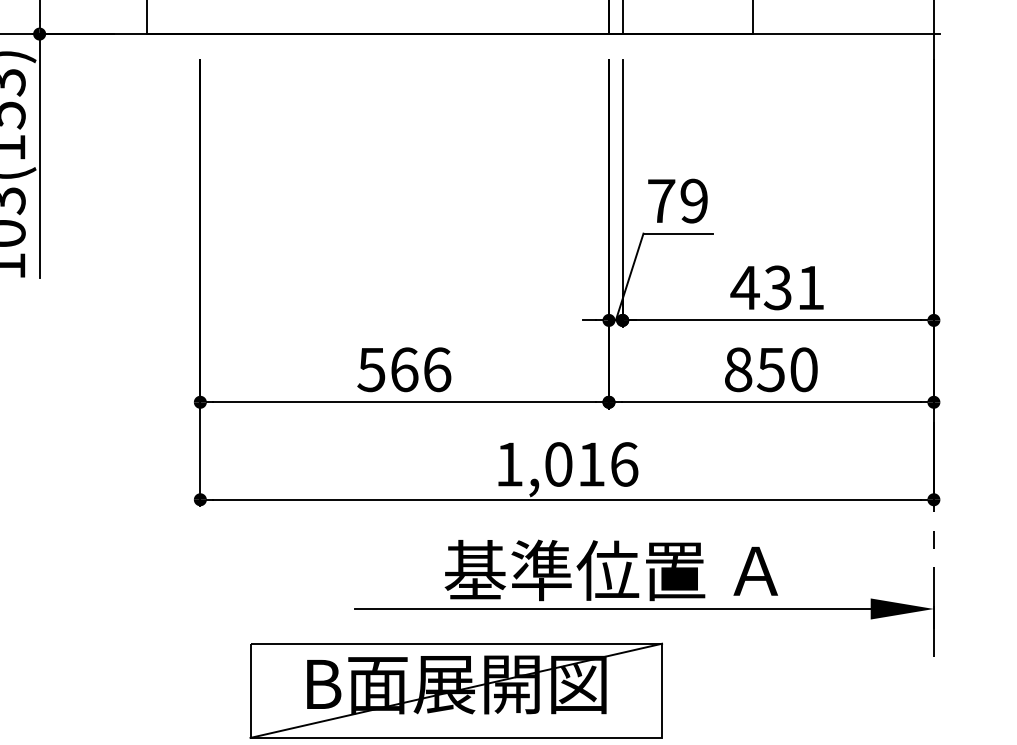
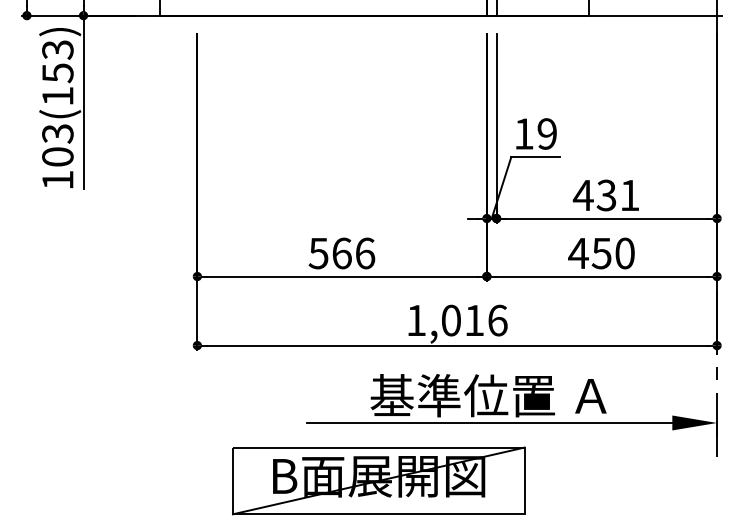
text: (660, 200) -> (523, 133), 79 -> 19
text: (738, 369) -> (578, 253), 850 -> 450

